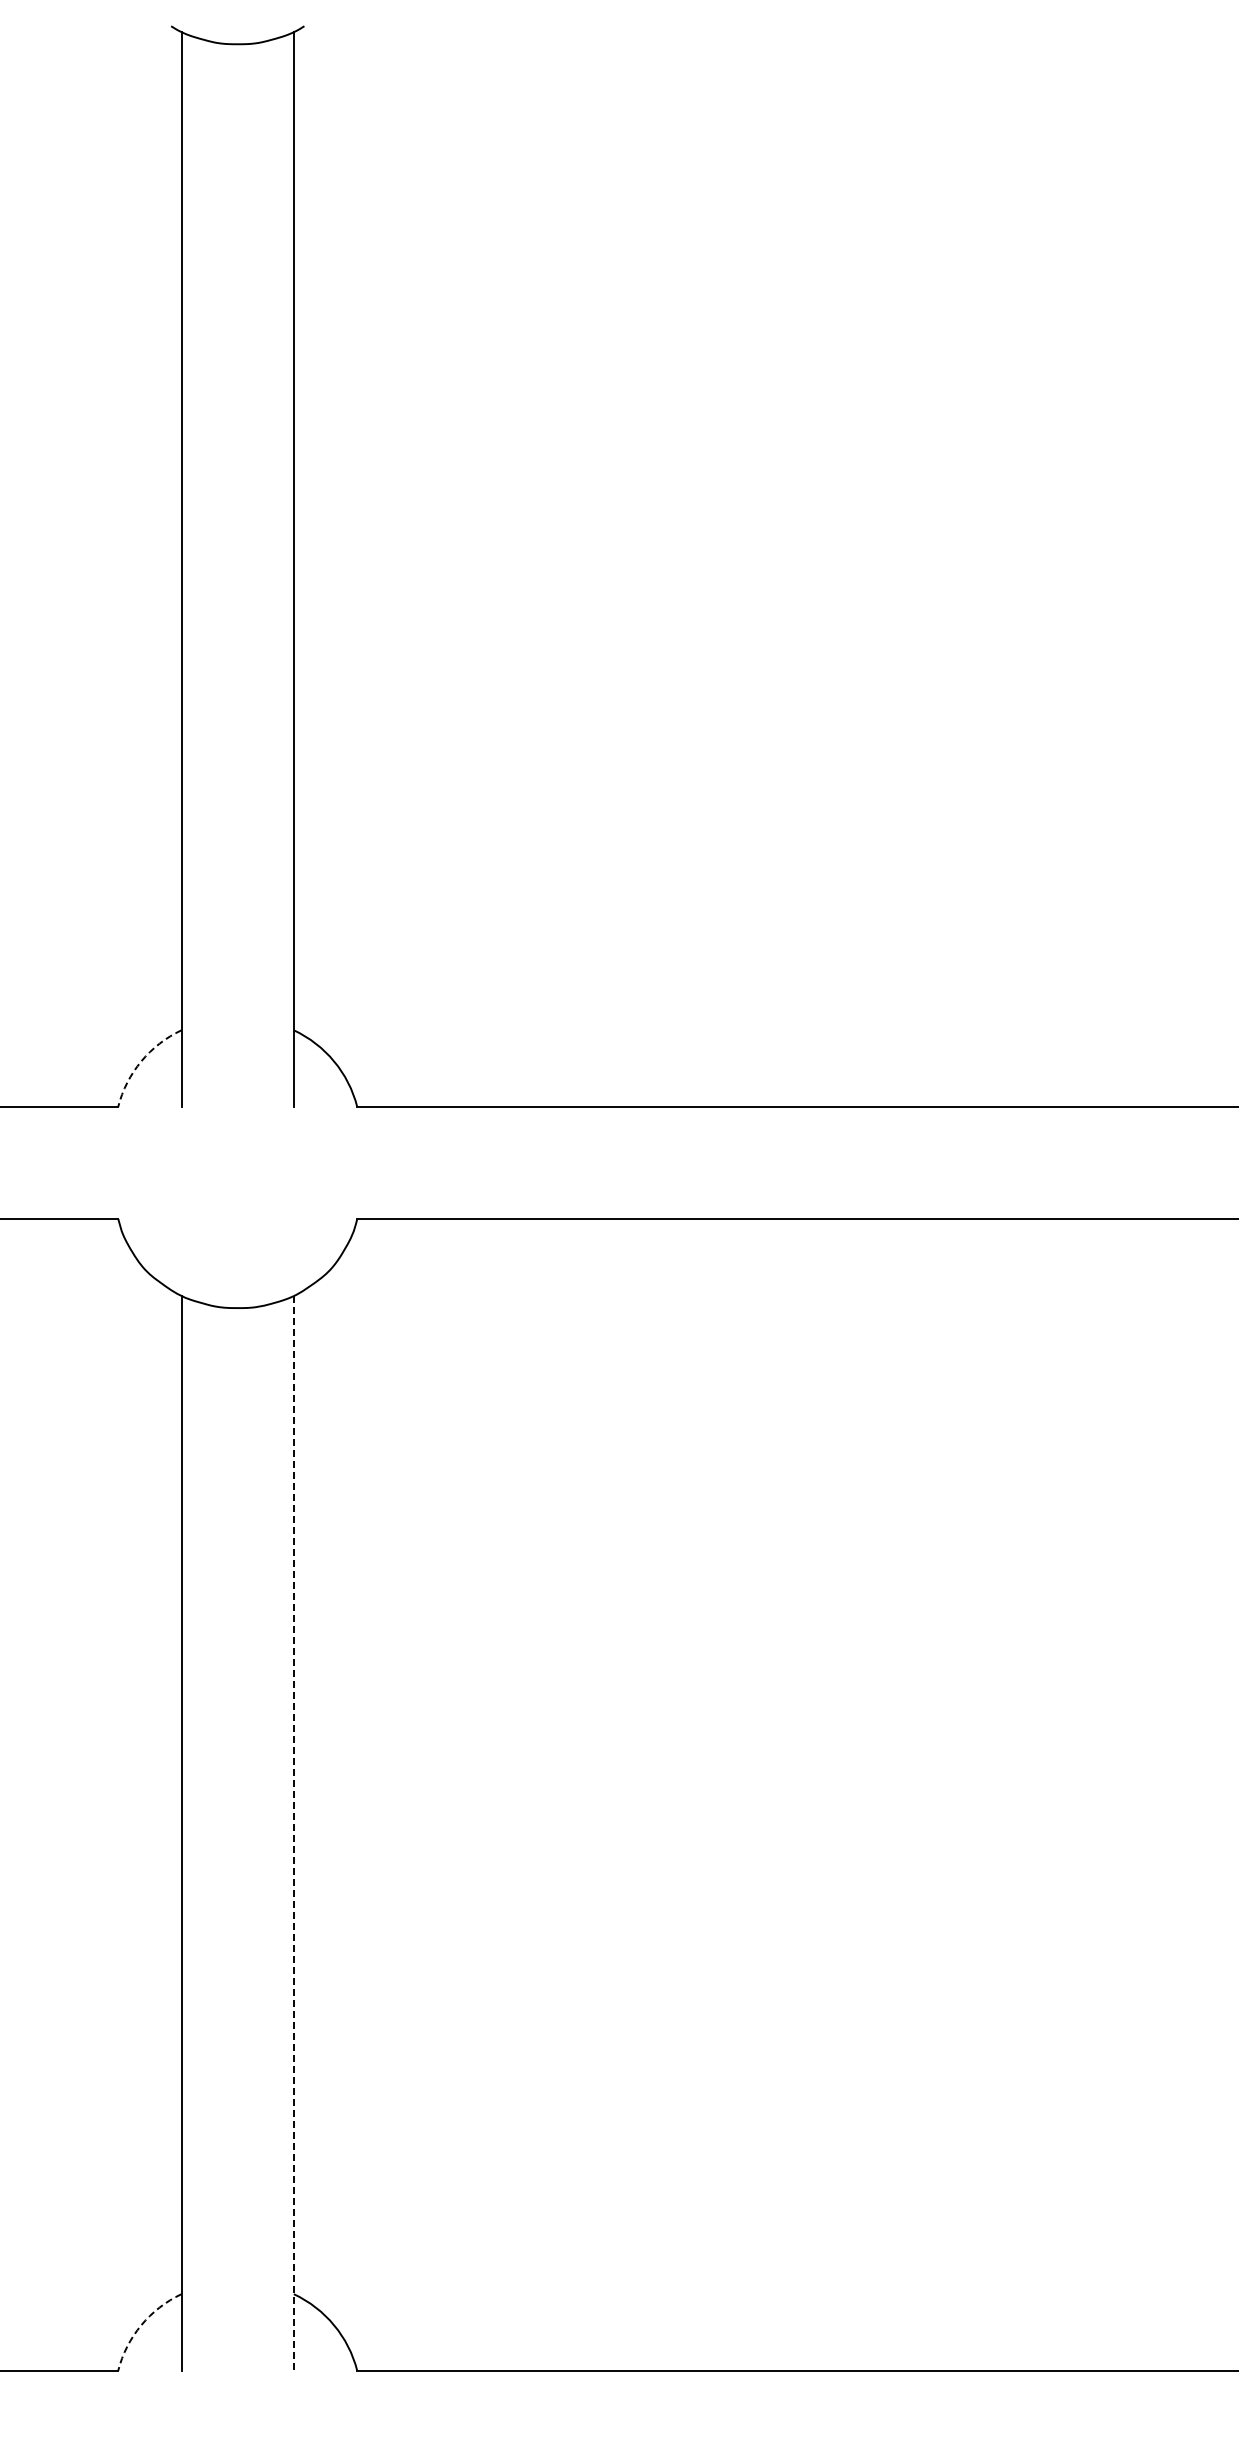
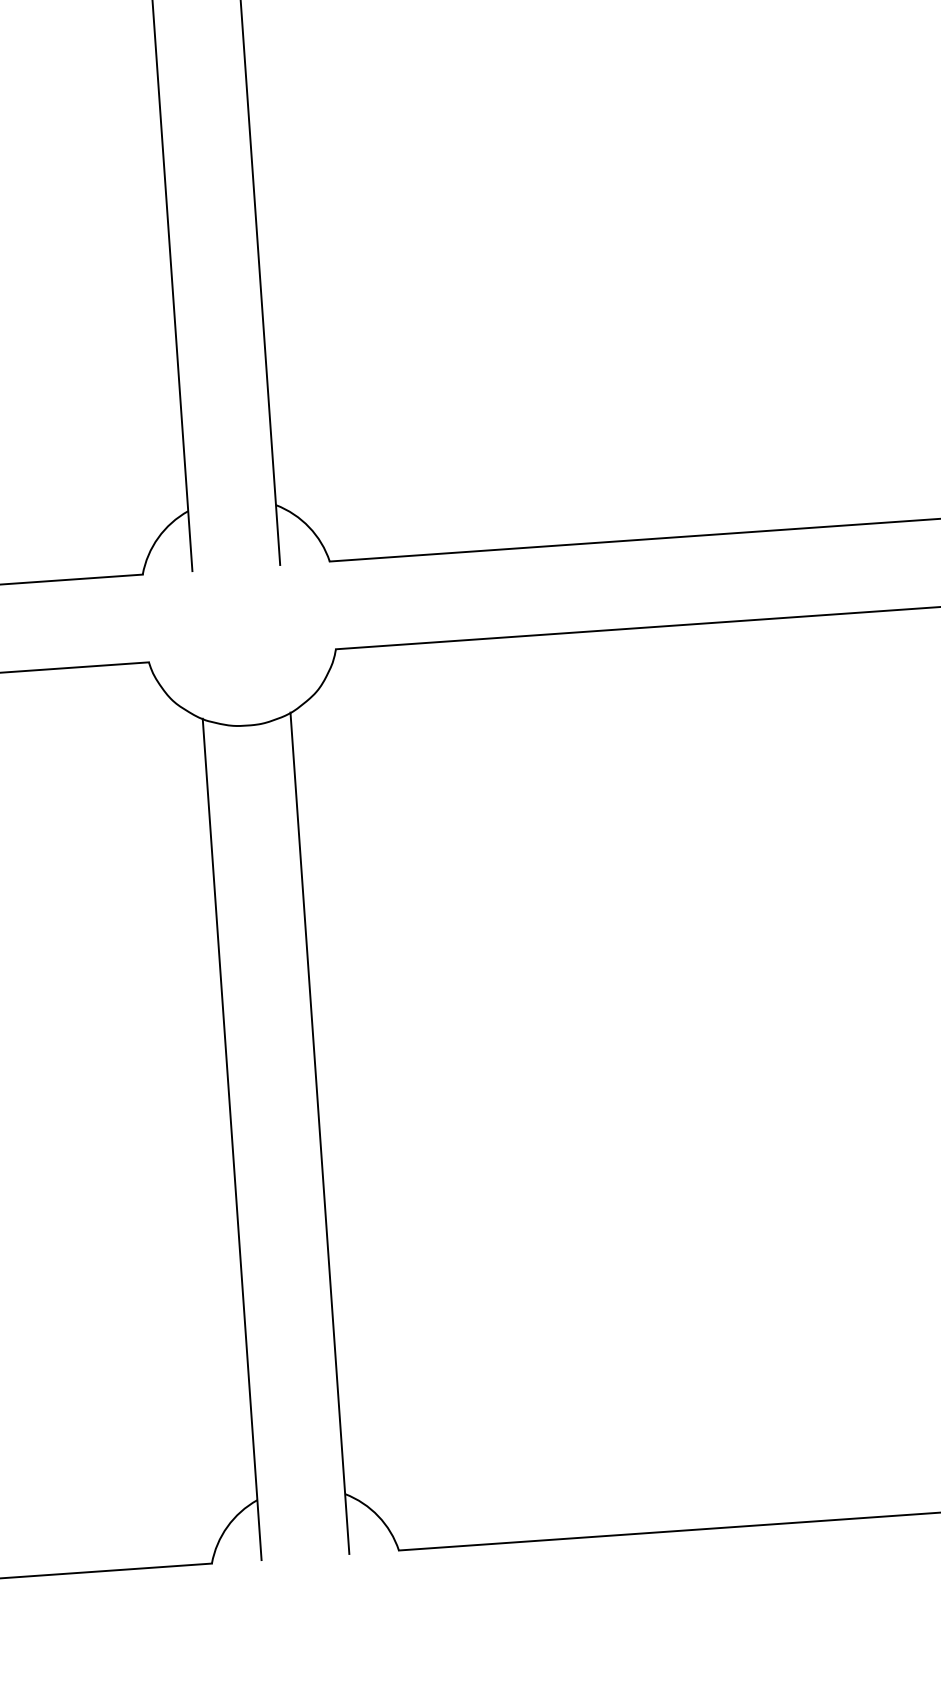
arc: (141, 1061) -> (158, 537), dashed -> solid
line: (293, 1833) -> (319, 1133), dashed -> solid
arc: (141, 2325) -> (227, 1526), dashed -> solid

